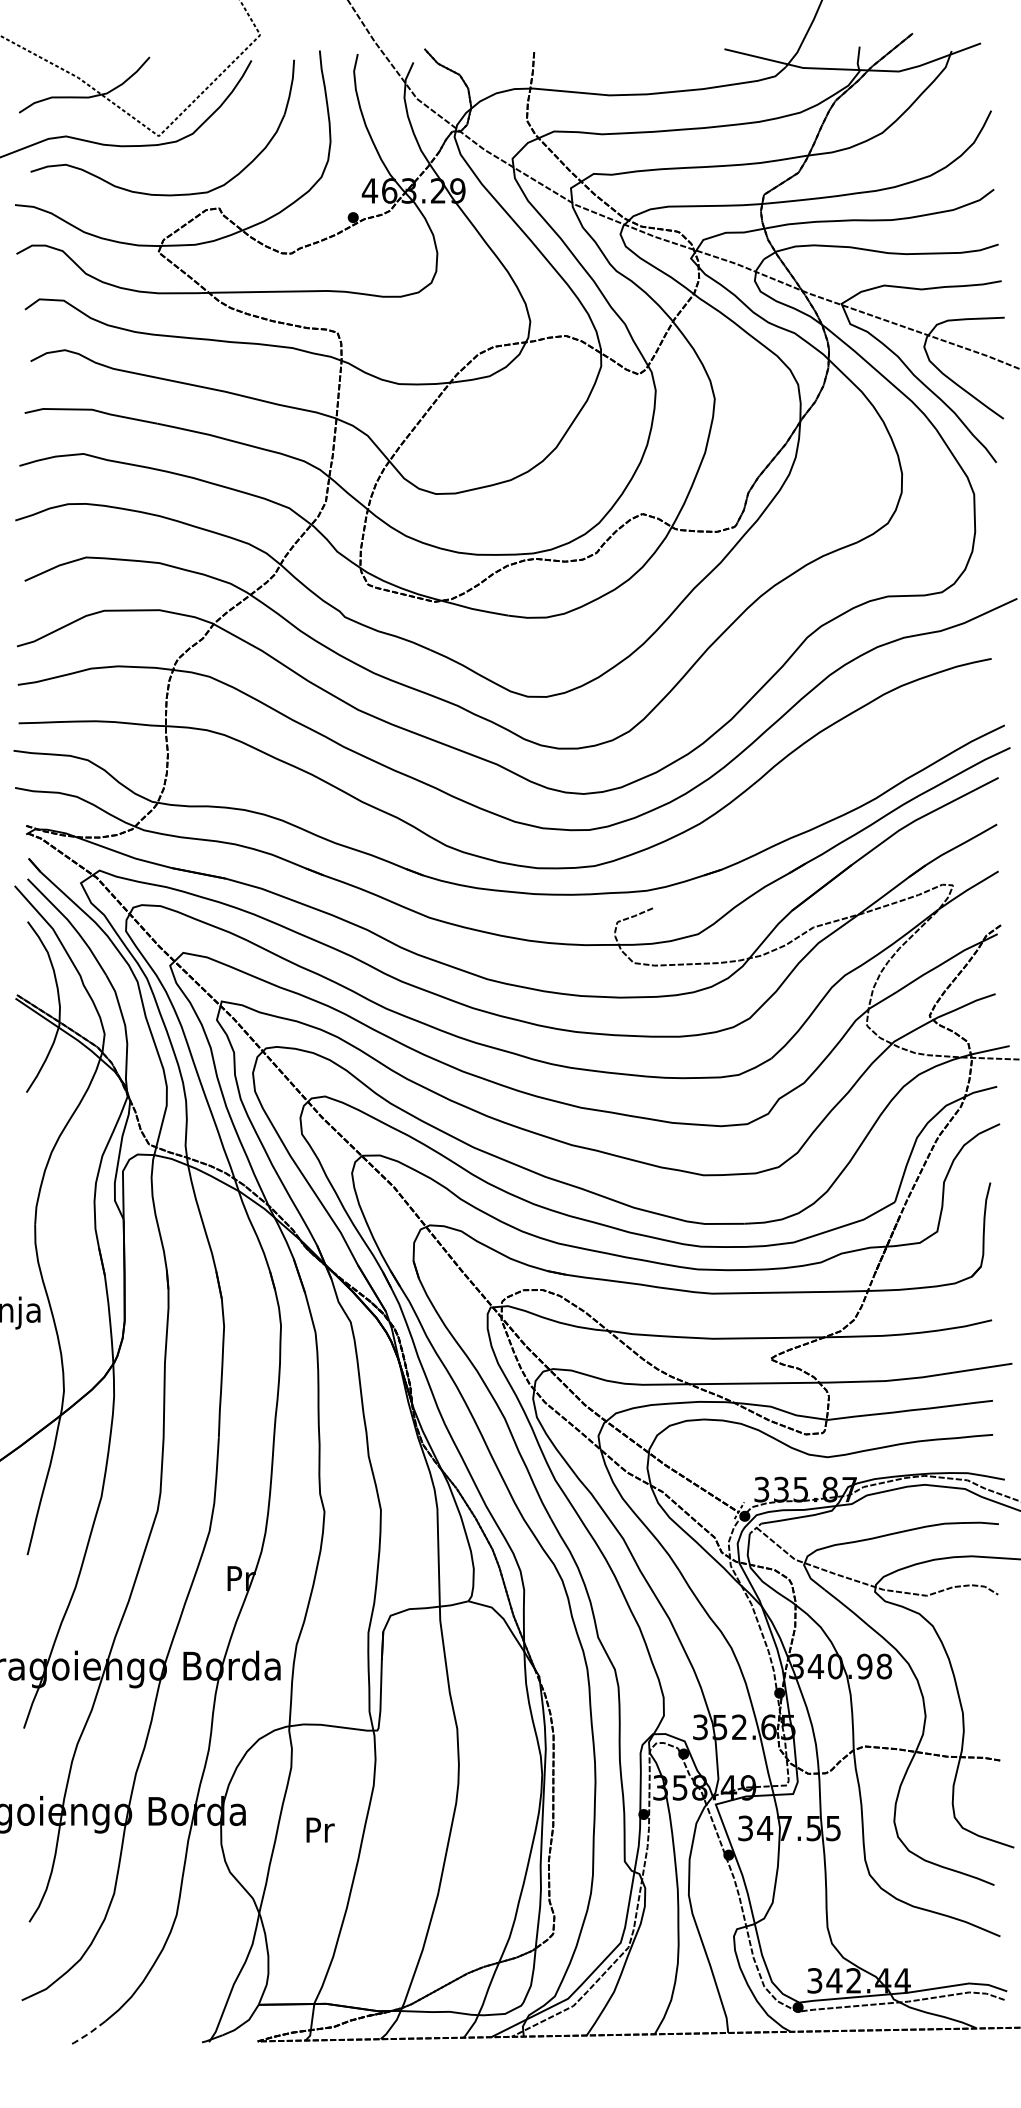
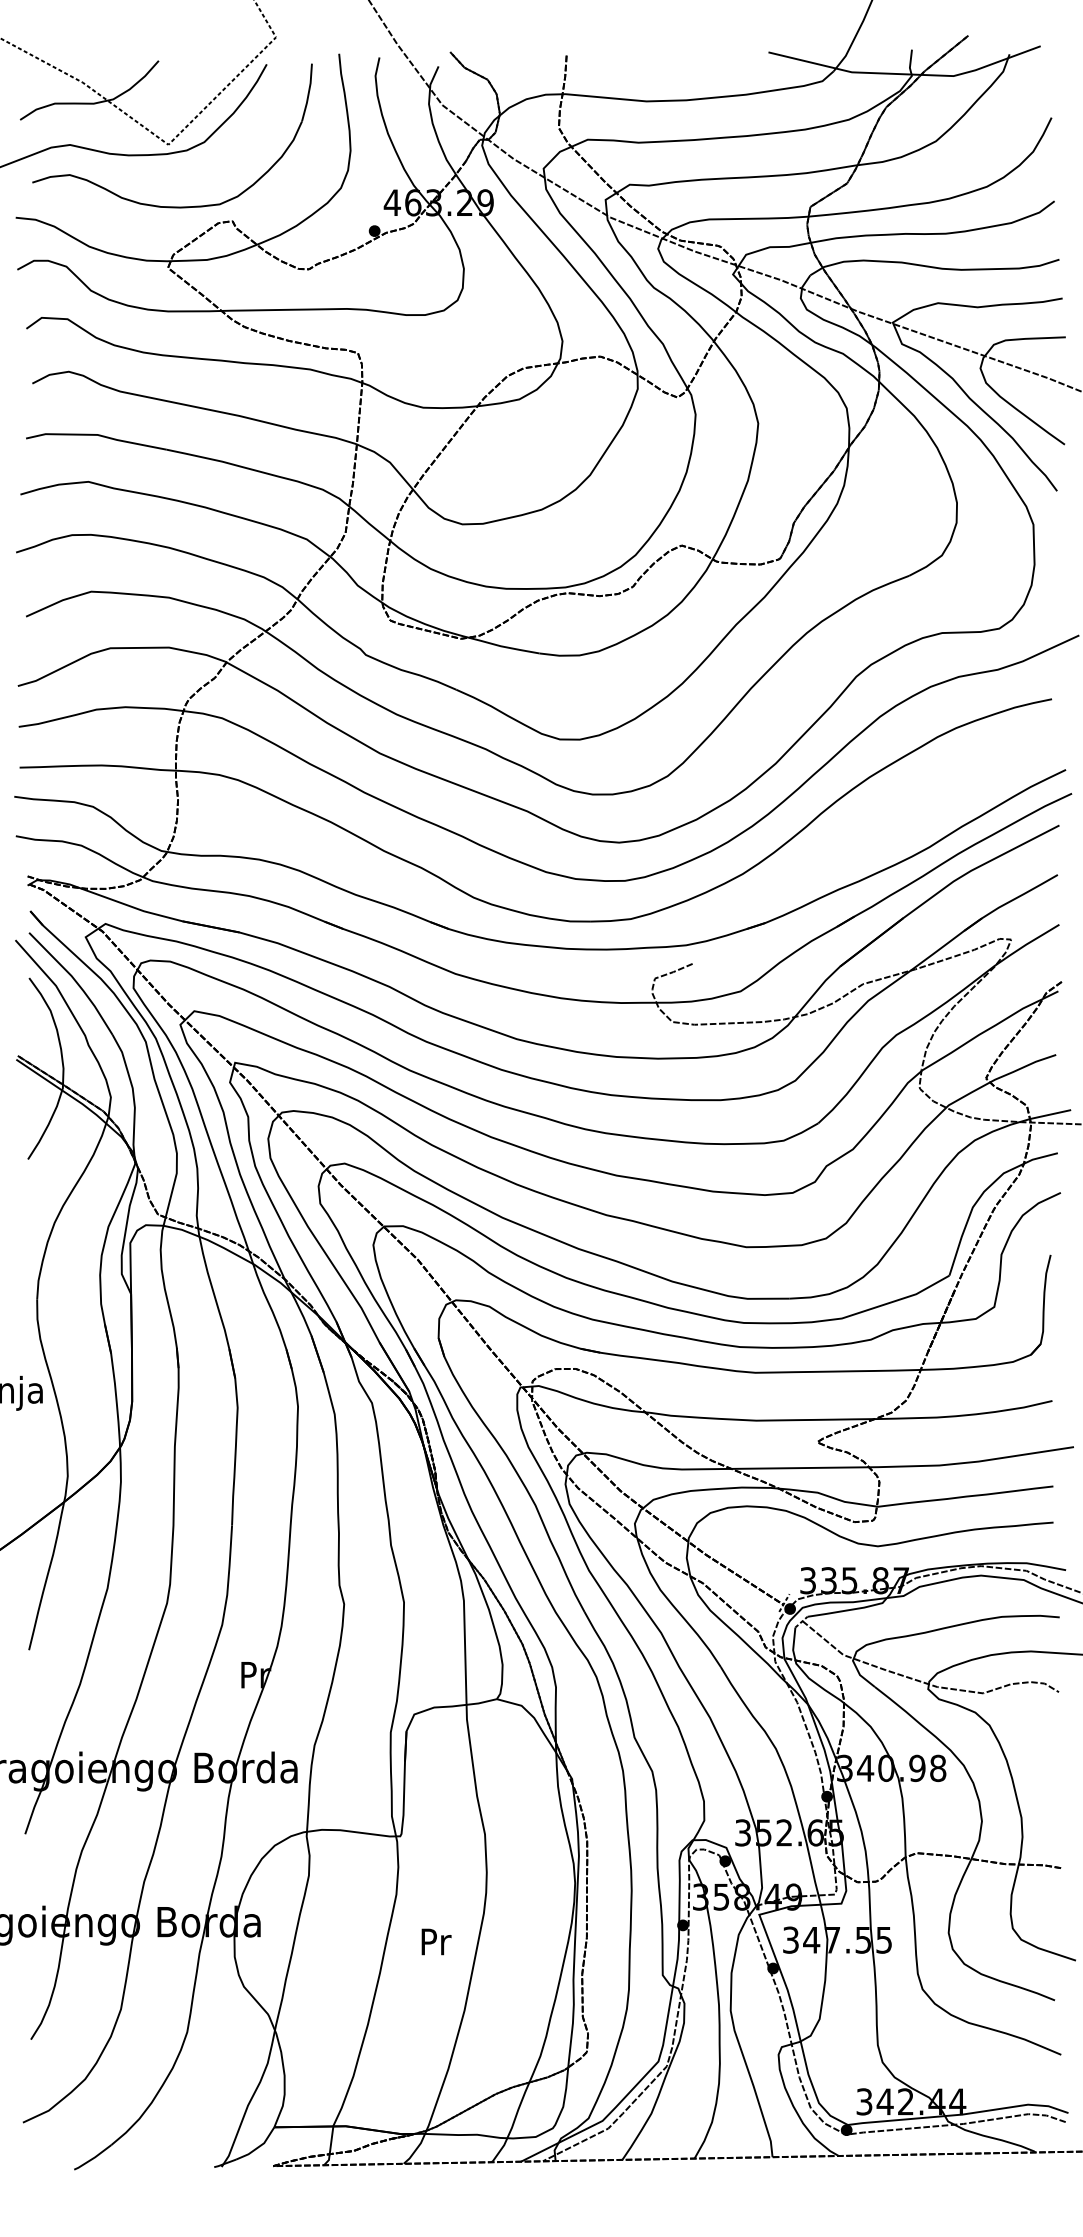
text: (320, 1829) -> (436, 1941), moved
line: (88, 2034) -> (93, 2158), dashed -> solid

